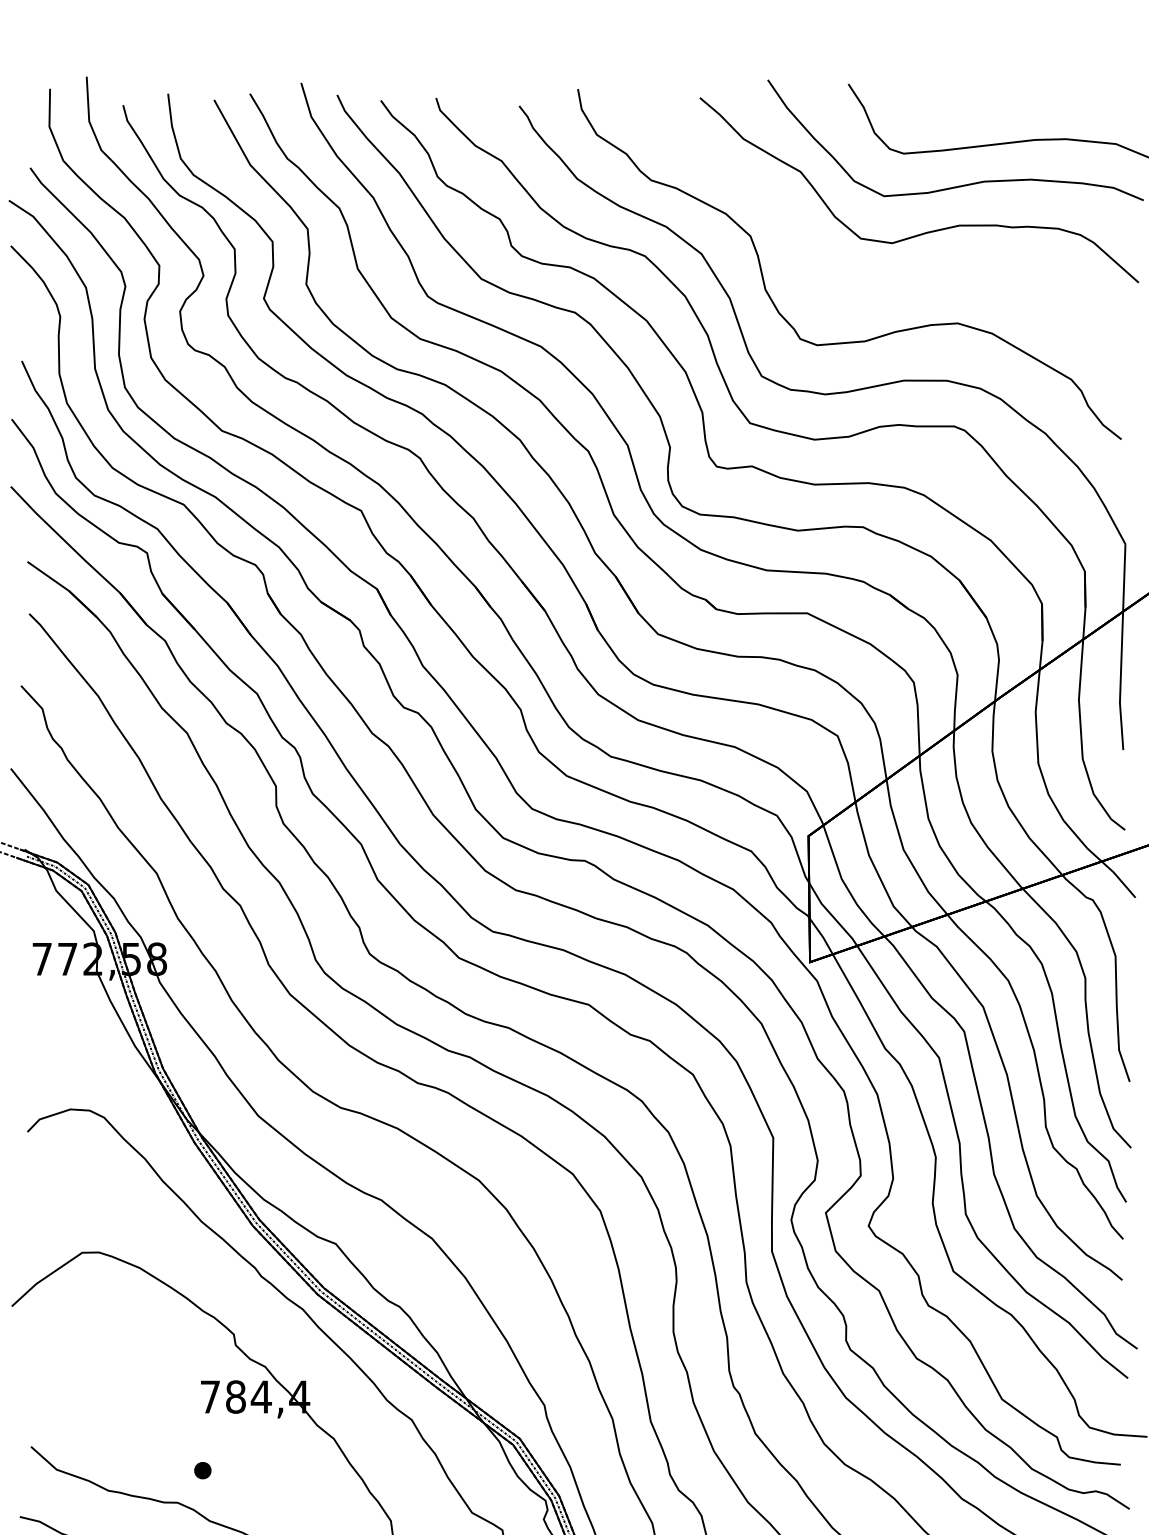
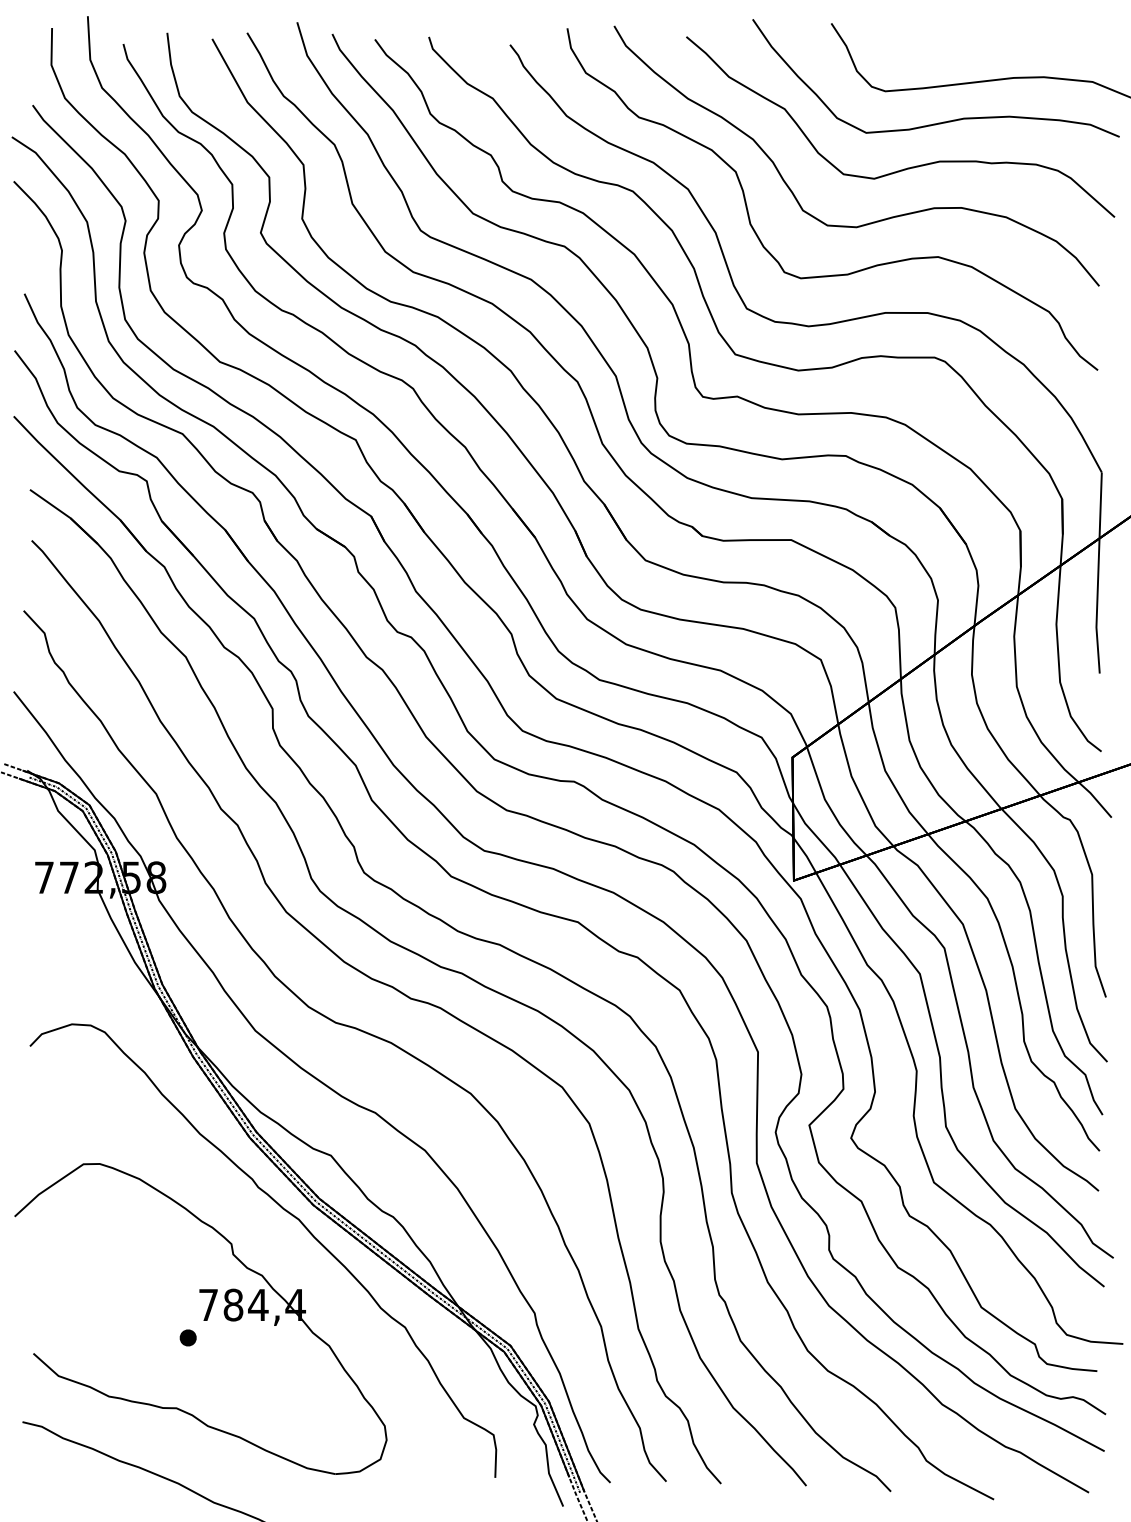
part: (894, 285) -> (876, 220), added
part: (202, 1470) -> (187, 1337), moved

